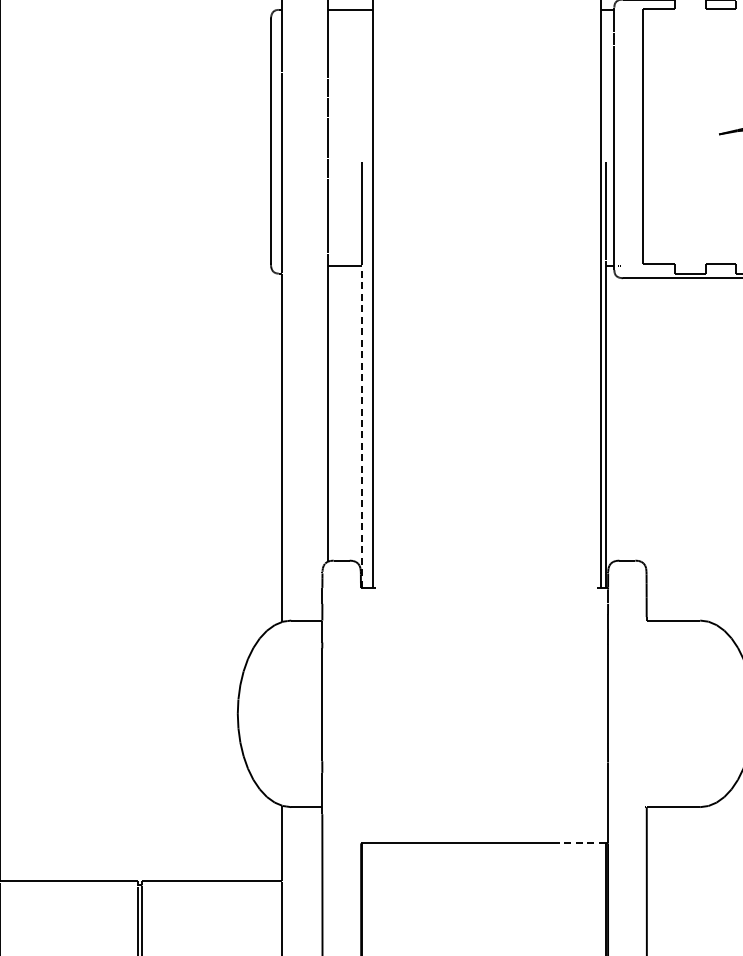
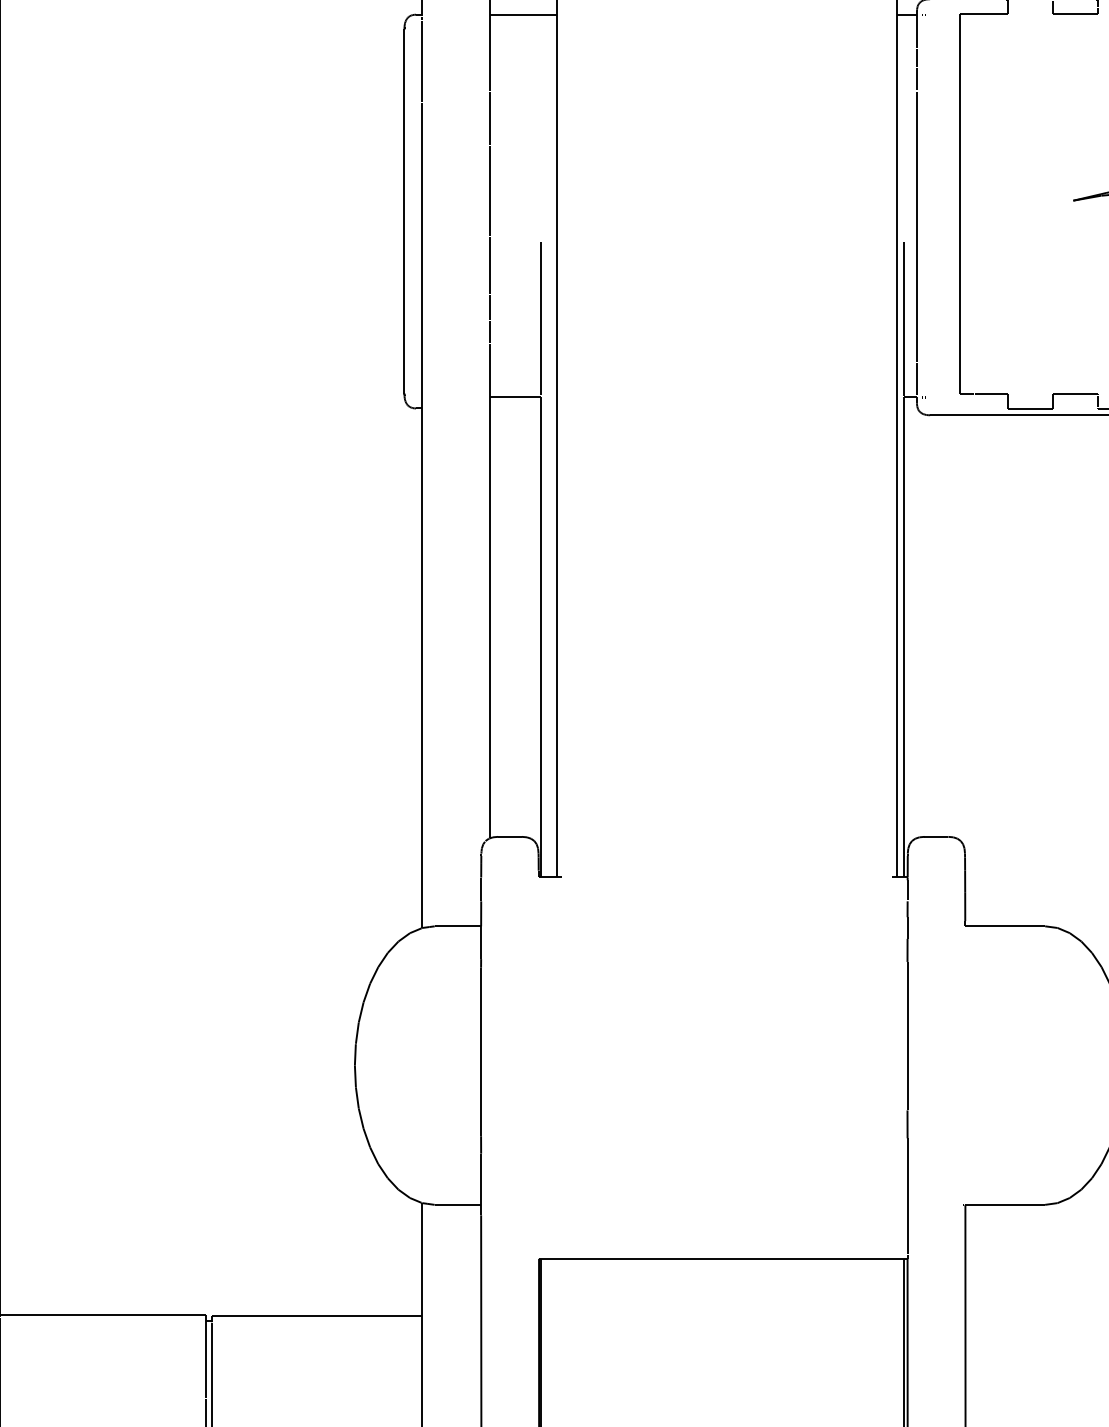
line: (362, 426) -> (541, 636), dashed -> solid
line: (578, 843) -> (863, 1259), dashed -> solid

